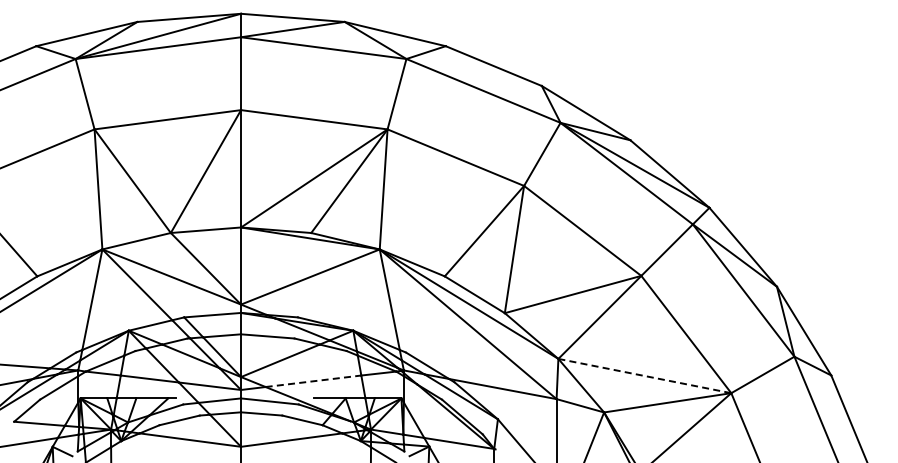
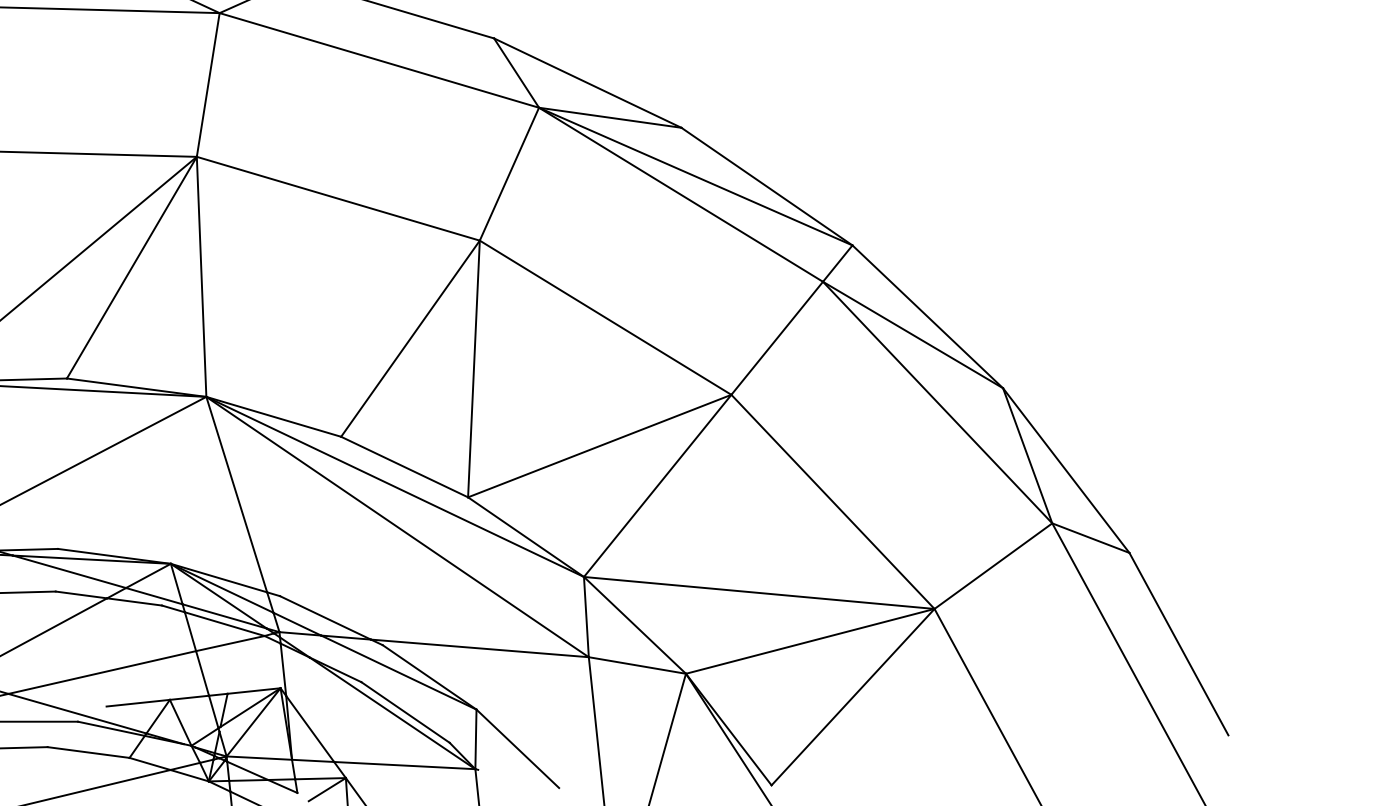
line: (645, 376) -> (760, 593), dashed -> solid
line: (313, 381) -> (102, 672), dashed -> solid

